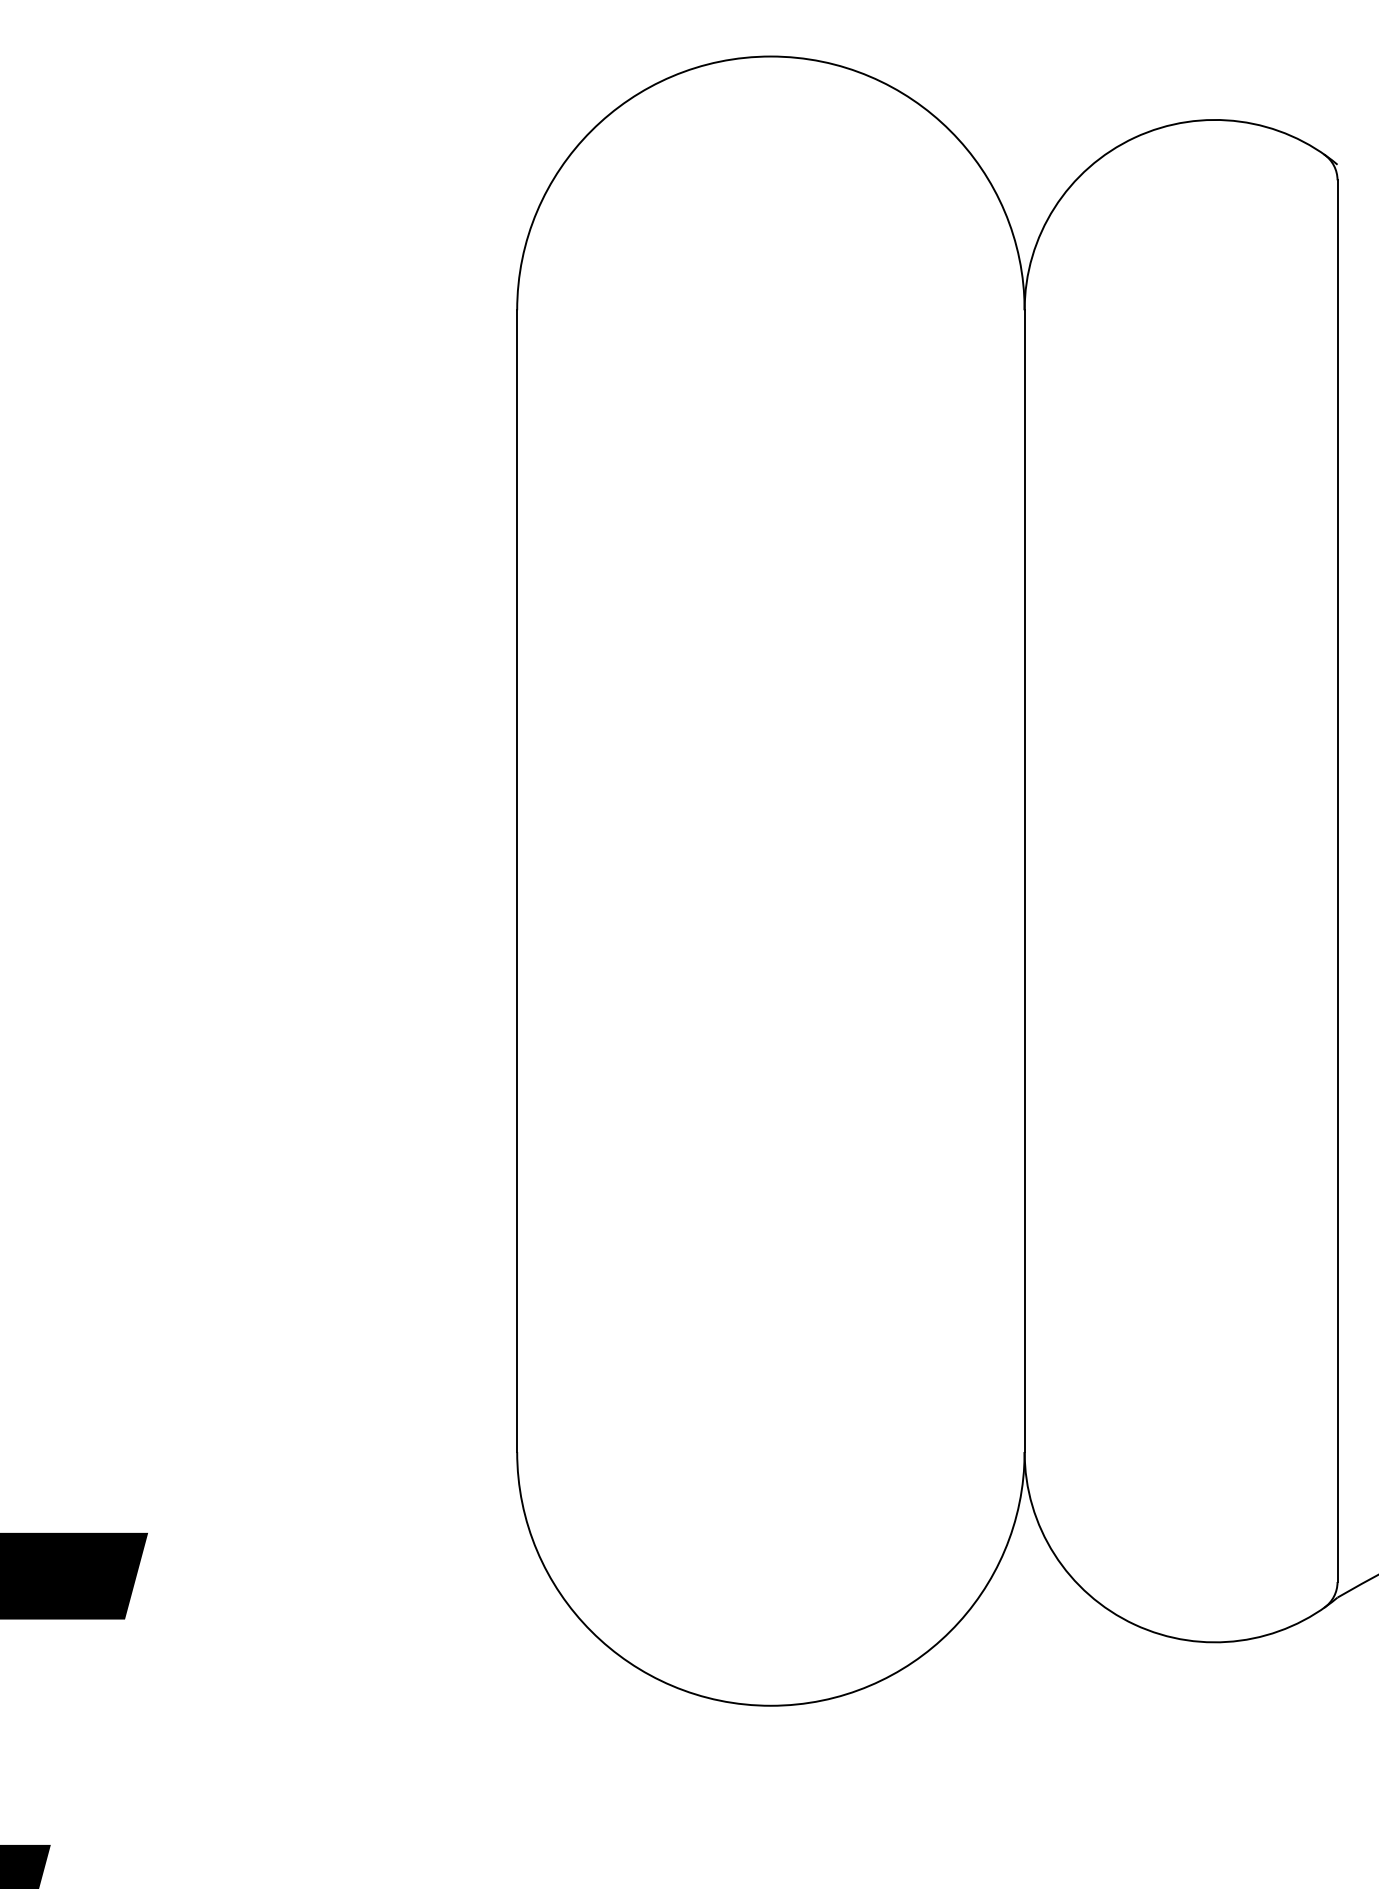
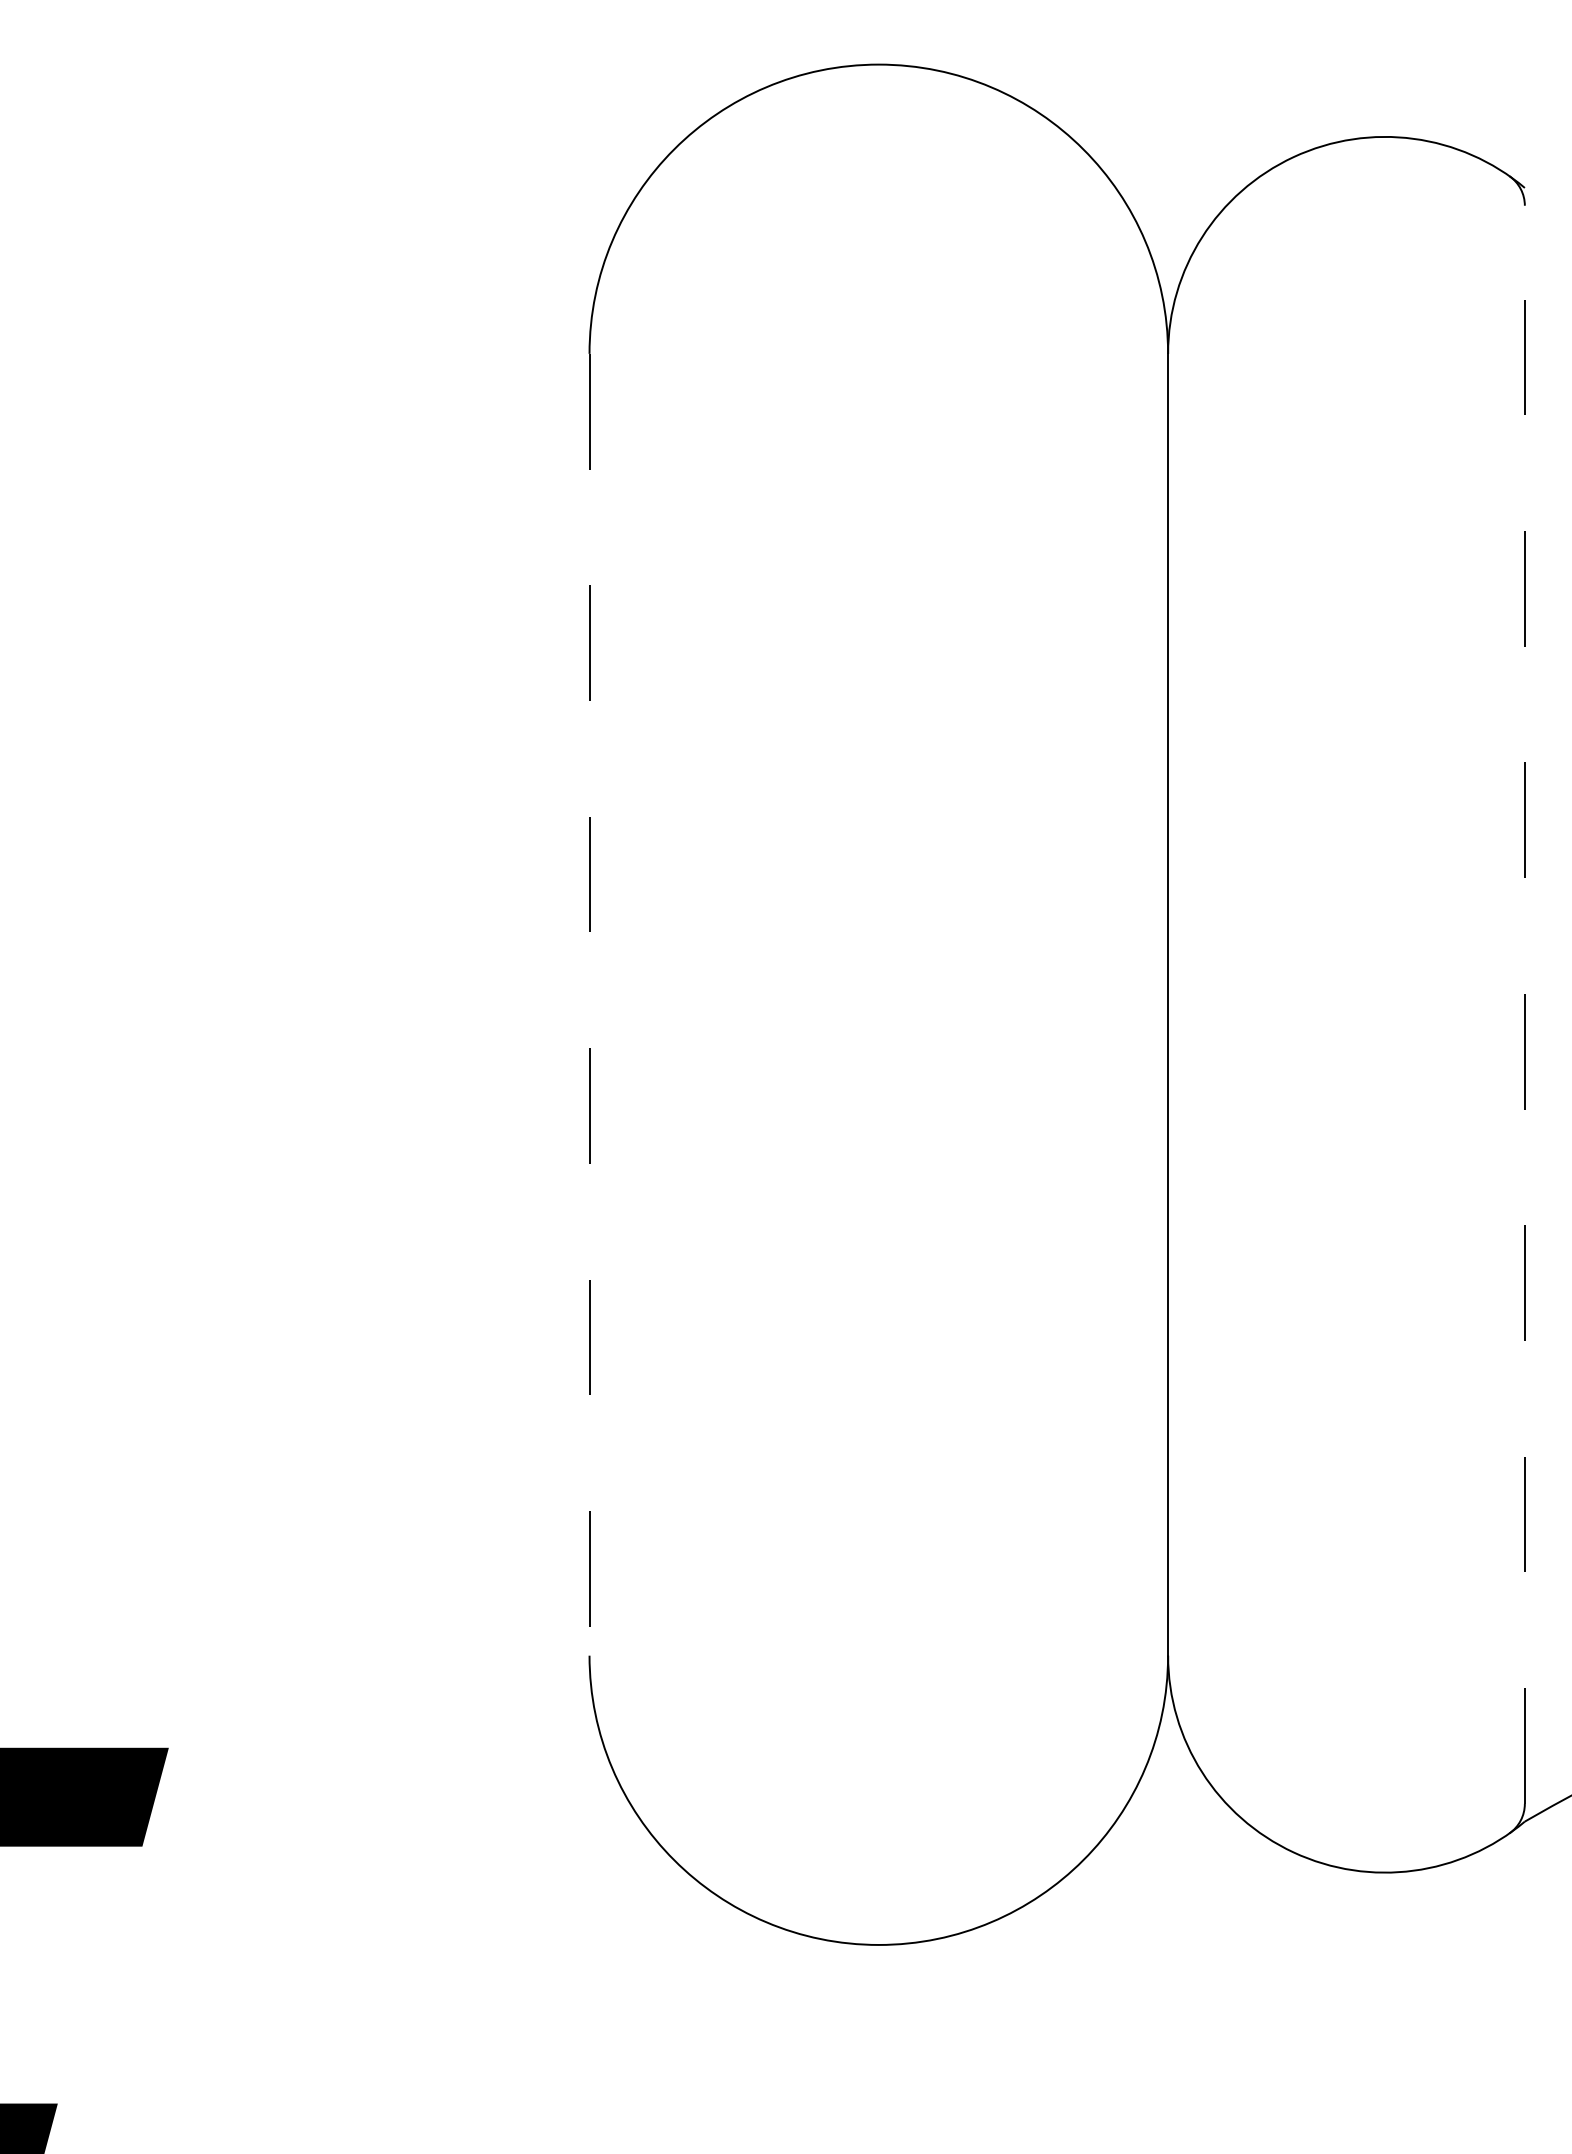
line: (517, 880) -> (589, 1004), solid -> dashed
line: (1337, 880) -> (1524, 1004), solid -> dashed

